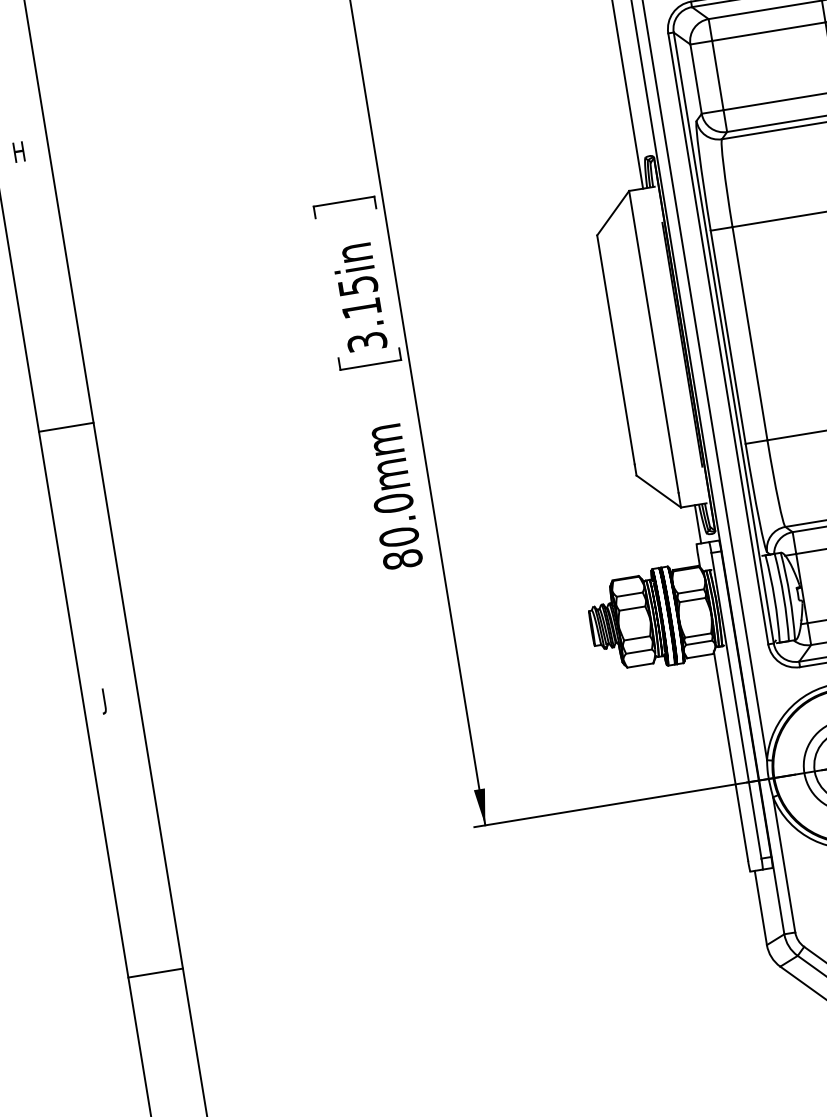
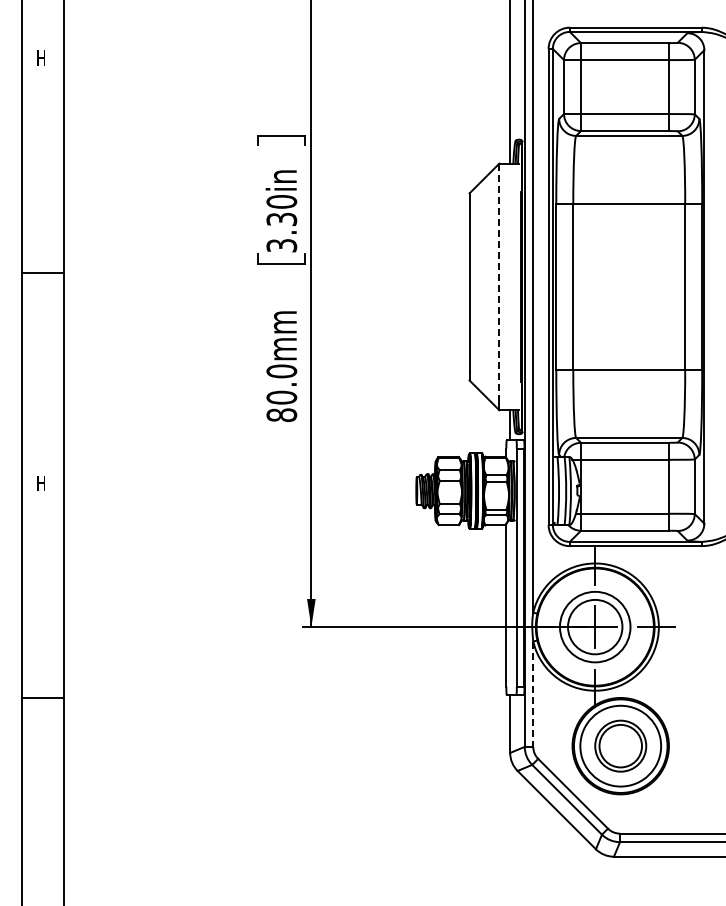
text: (359, 296) -> (281, 210), 3.15in -> 3.30in
line: (654, 342) -> (499, 281), solid -> dashed
text: (106, 700) -> (39, 485), J -> H
line: (784, 865) -> (533, 694), solid -> dashed

